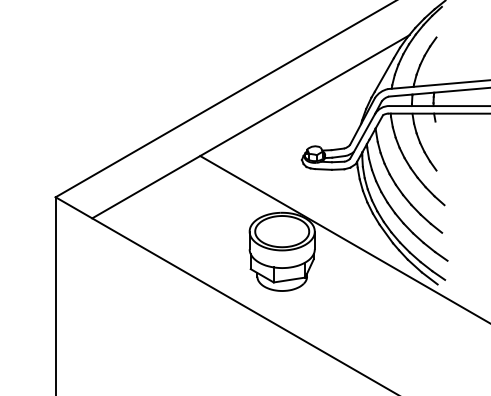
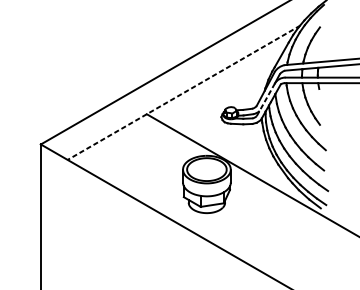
line: (250, 126) -> (183, 92), solid -> dashed
line: (362, 136) -> (265, 99), solid -> dashed

